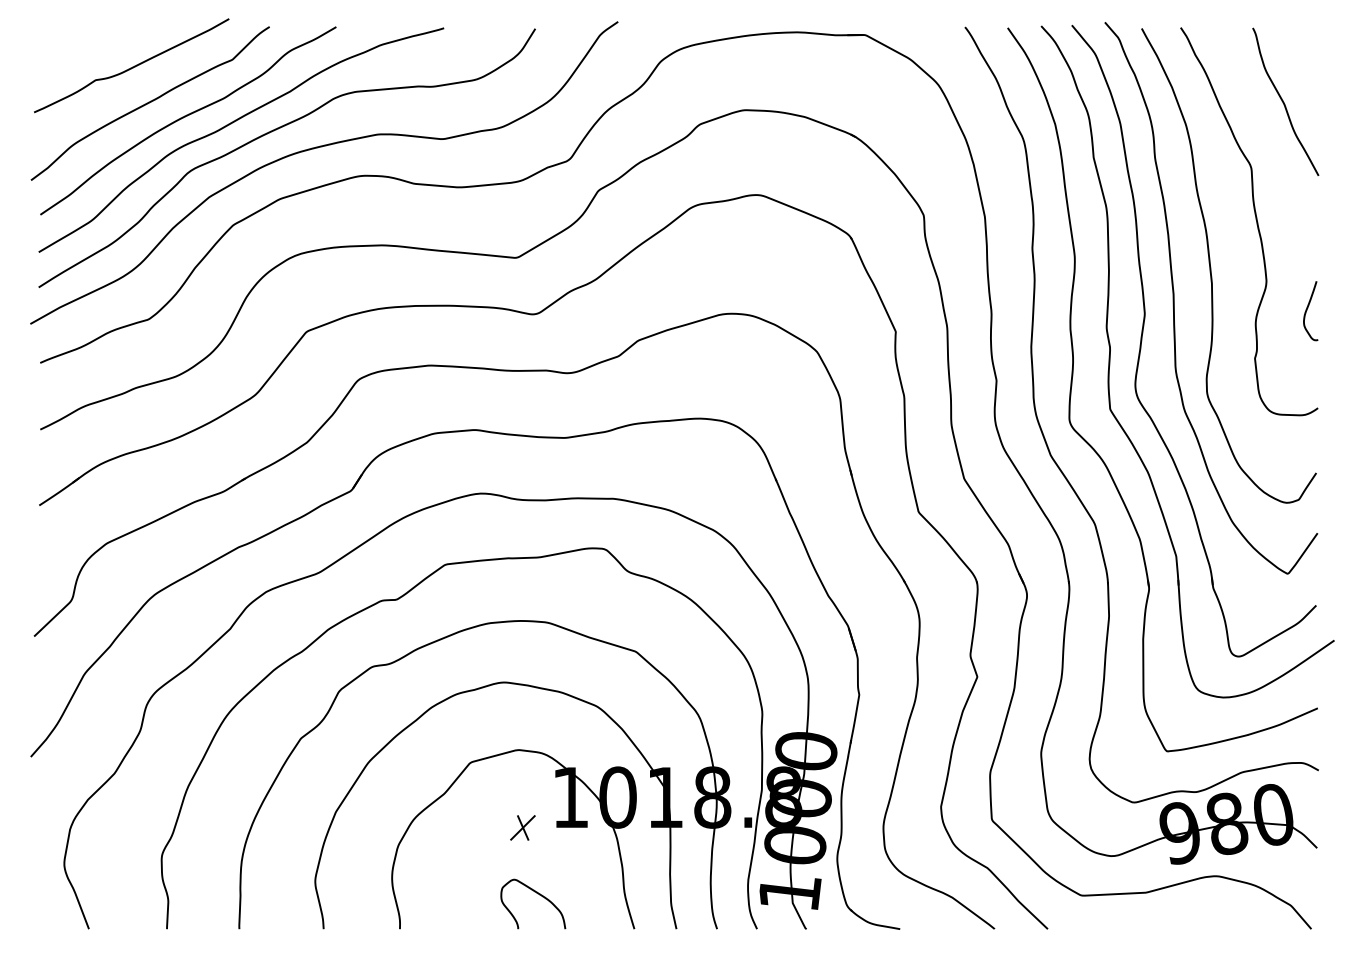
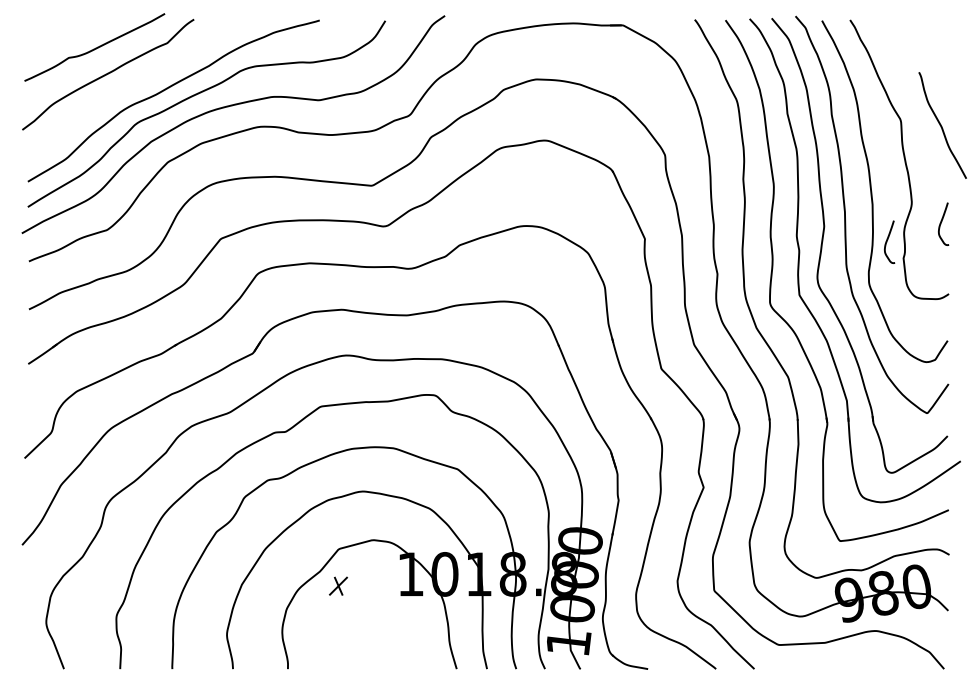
curve: (1284, 101) -> (941, 125), moved
curve: (186, 117) -> (134, 84), removed
curve: (1232, 335) -> (887, 241), added
part: (522, 826) -> (338, 585), moved
curve: (539, 896) -> (388, 645), removed

